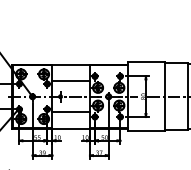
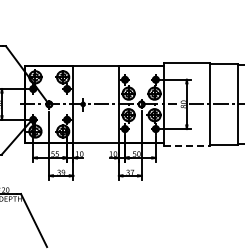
line: (70, 81) -> (95, 85), removed
line: (70, 112) -> (95, 123), removed
line: (146, 130) -> (187, 145), solid -> dashed

